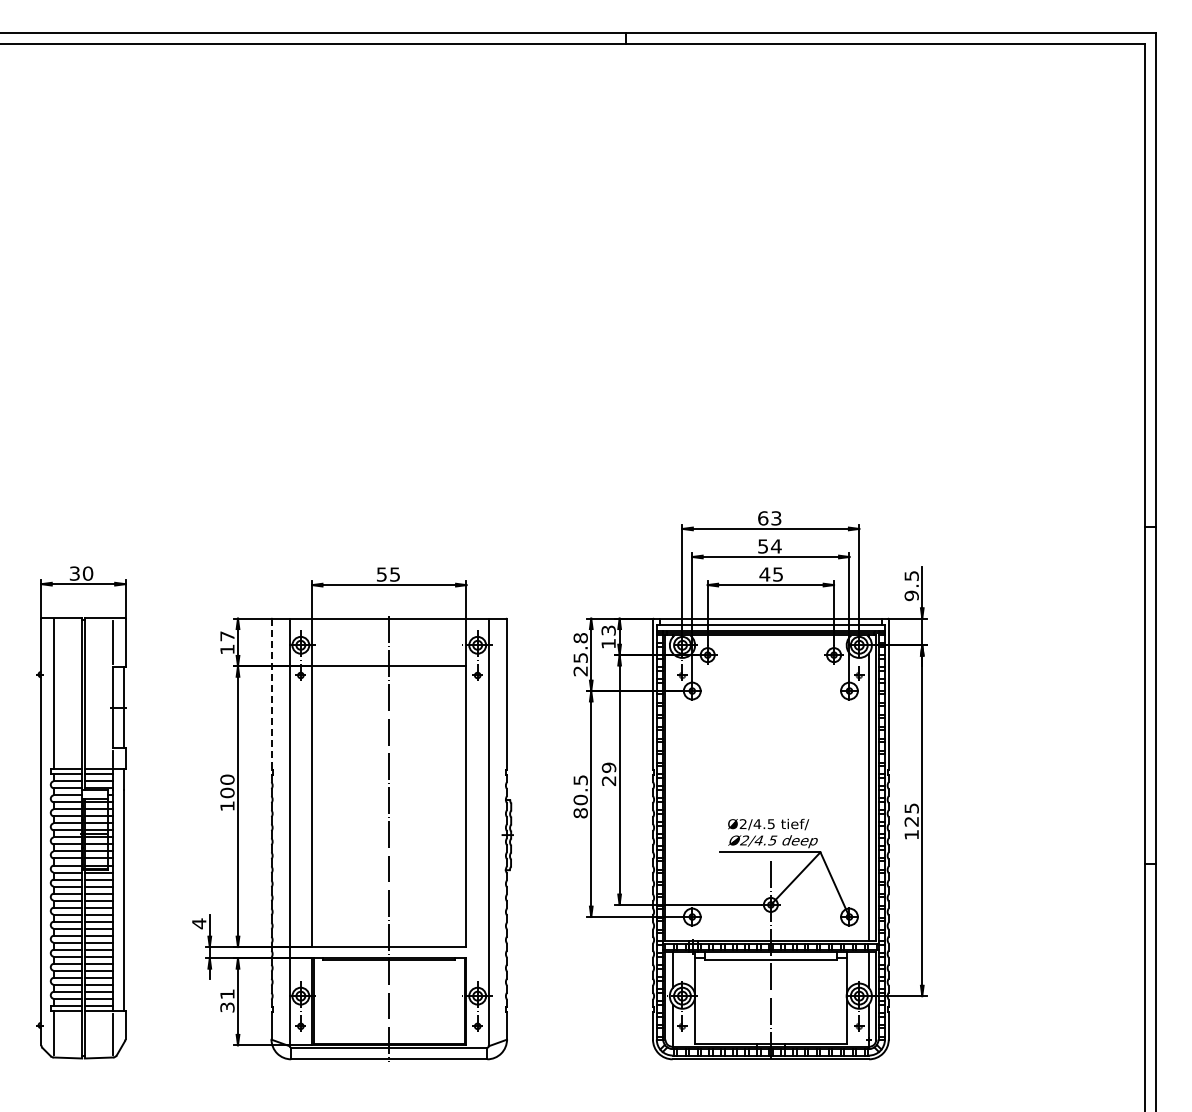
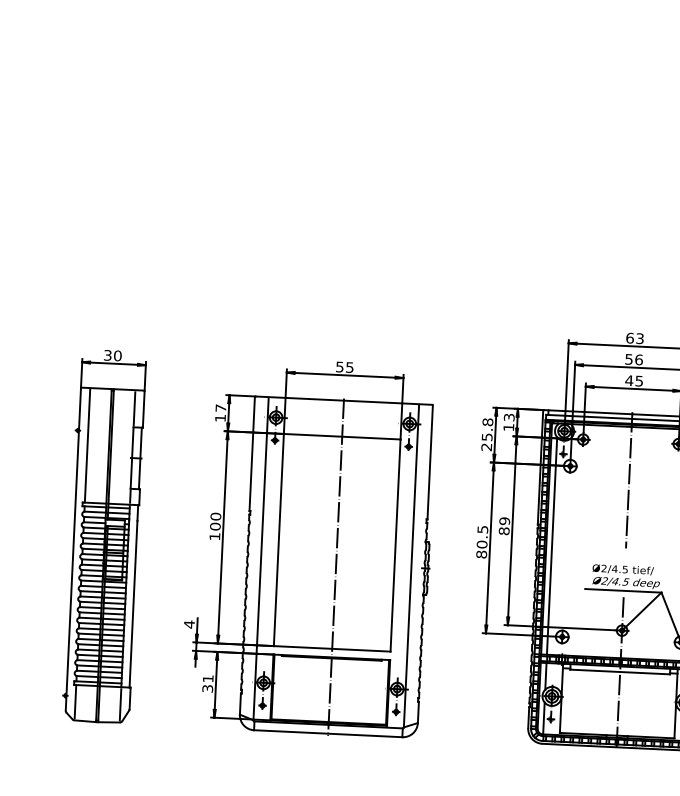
text: (775, 546) -> (638, 359), 54 -> 56
line: (271, 695) -> (252, 454), dashed -> solid
line: (770, 705) -> (628, 479), added
text: (609, 780) -> (504, 530), 29 -> 89
line: (673, 797) -> (552, 545), added

